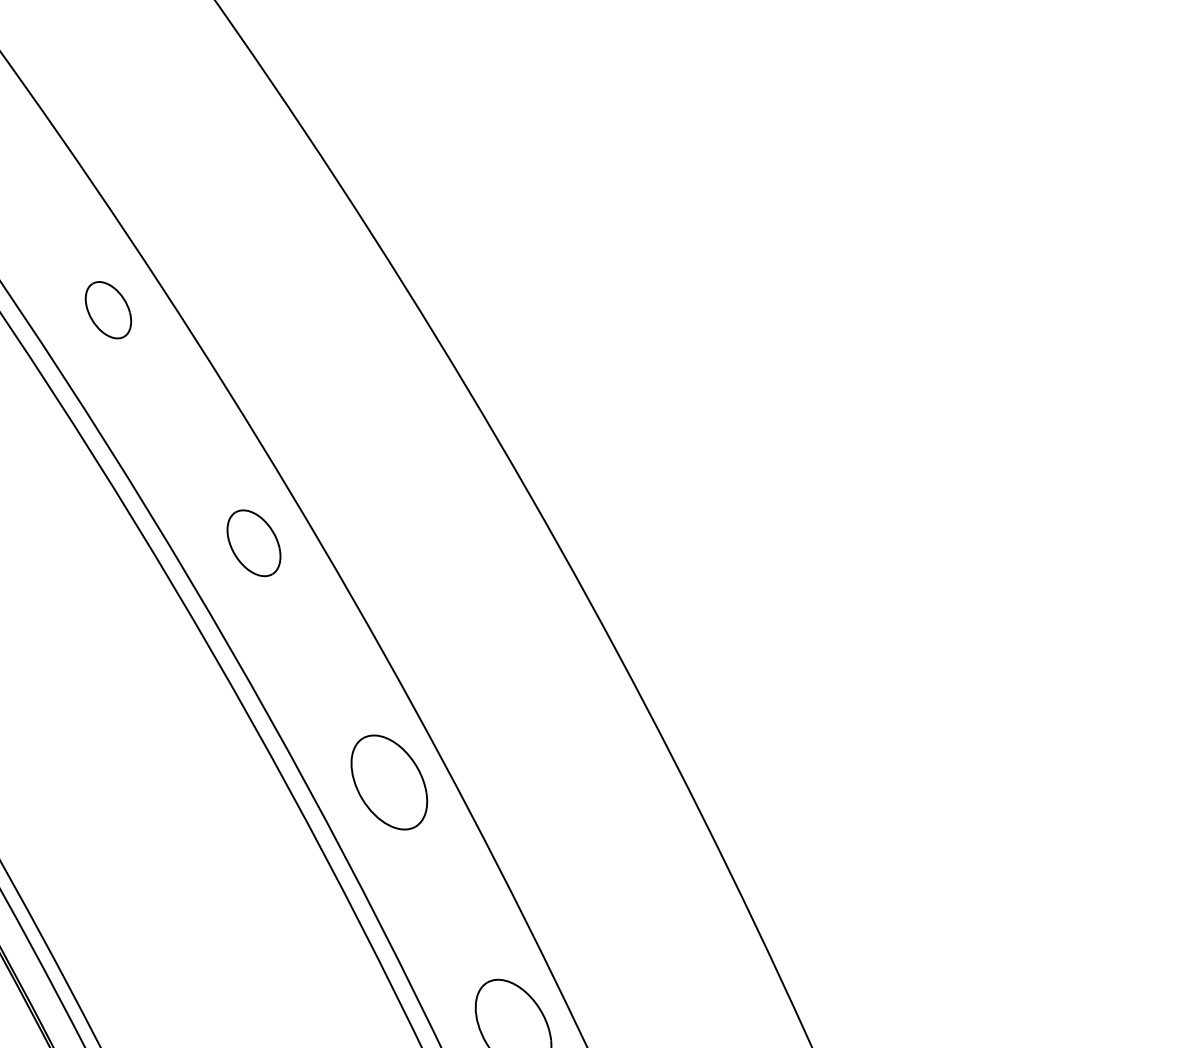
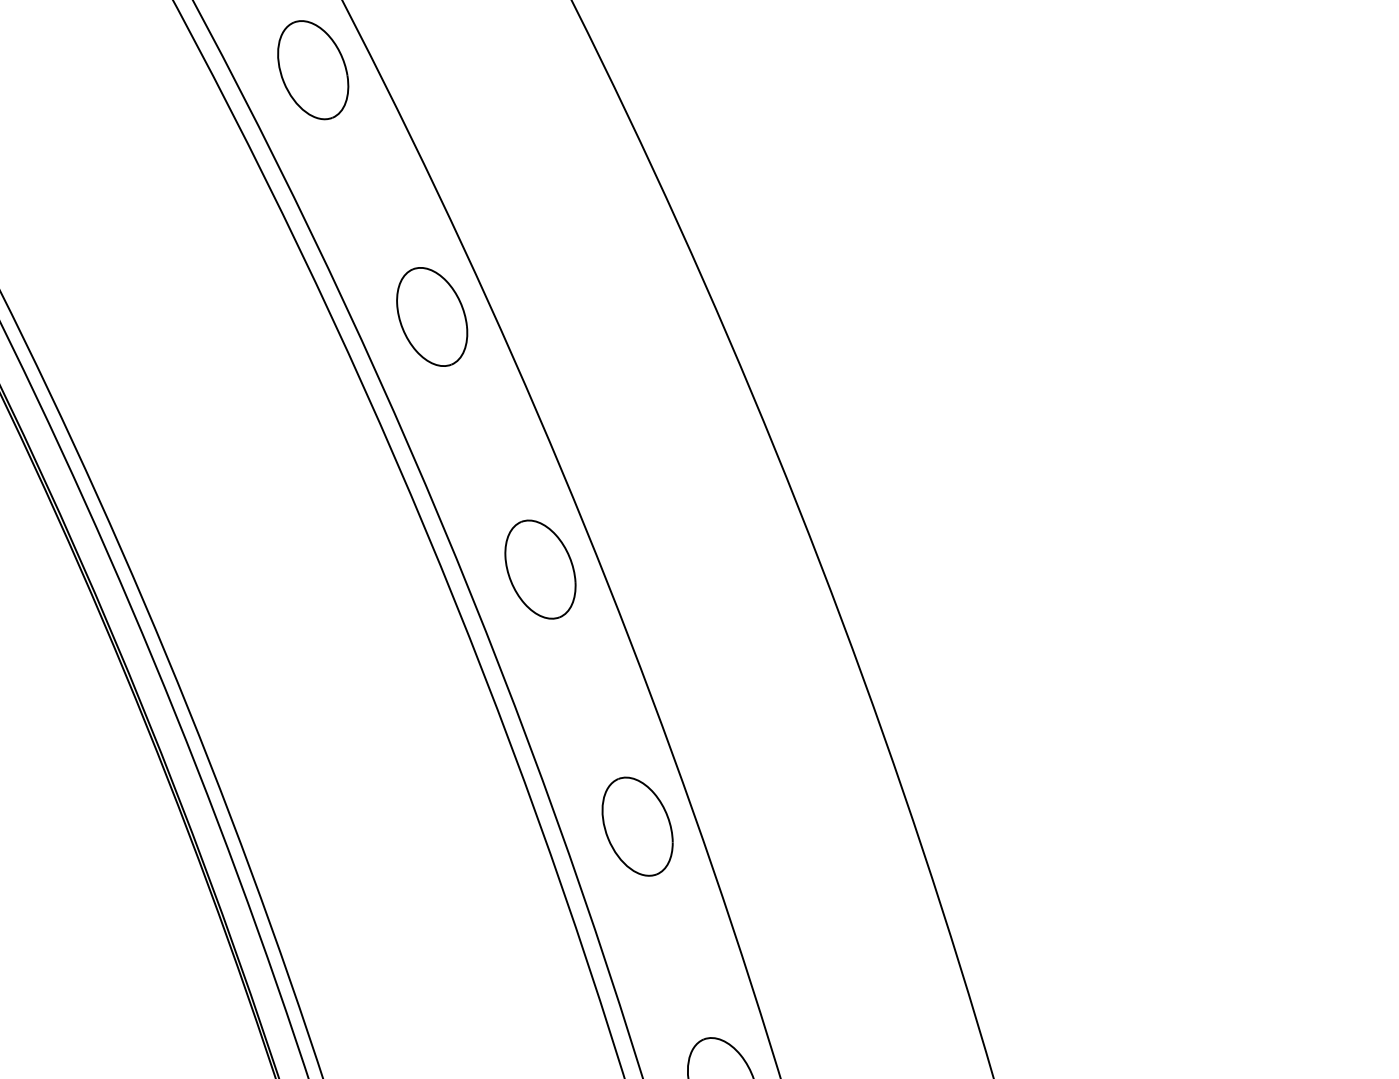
part: (108, 309) -> (432, 316), size x1.67
part: (254, 543) -> (540, 569), size x1.43

